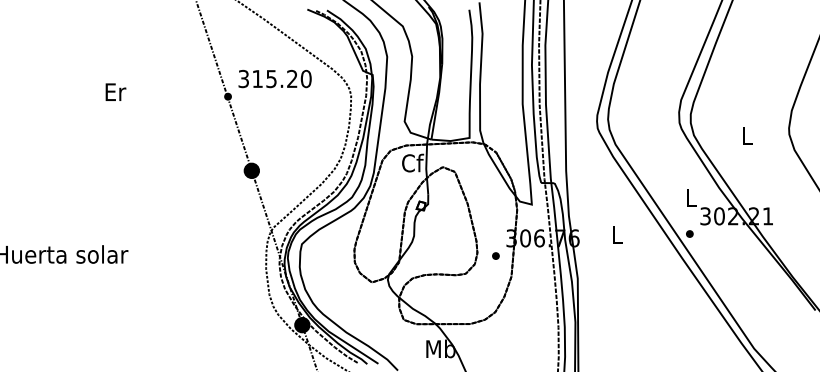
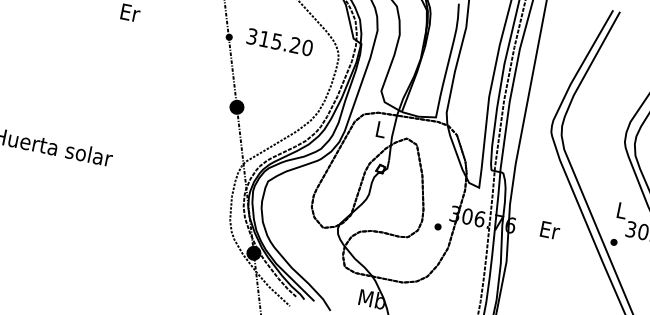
text: (274, 78) -> (279, 41), moved
text: (413, 162) -> (381, 129), Cf -> L
text: (618, 234) -> (550, 229), L -> Er

